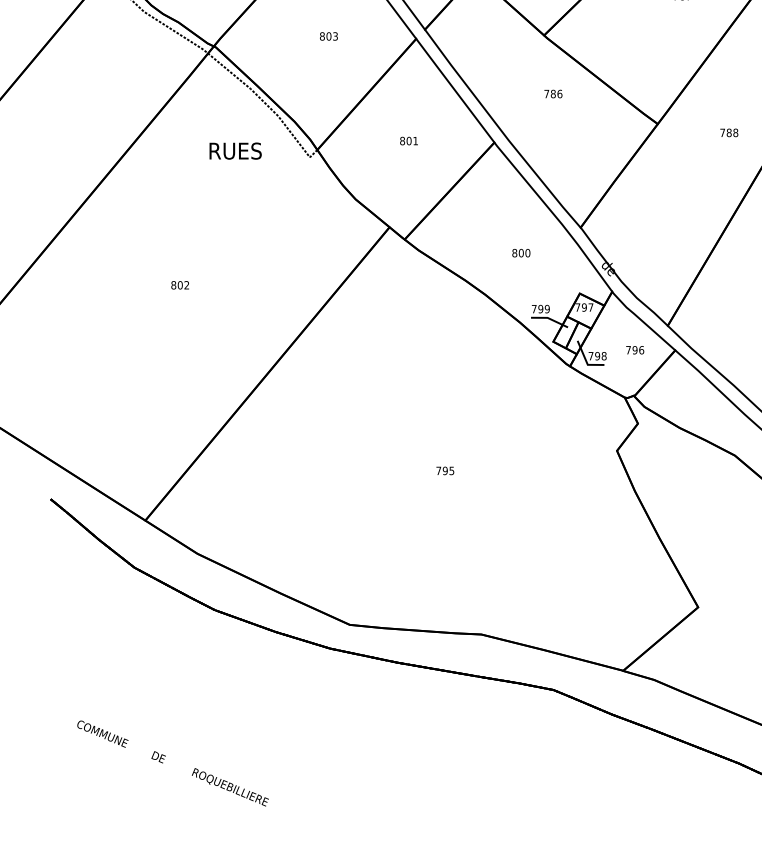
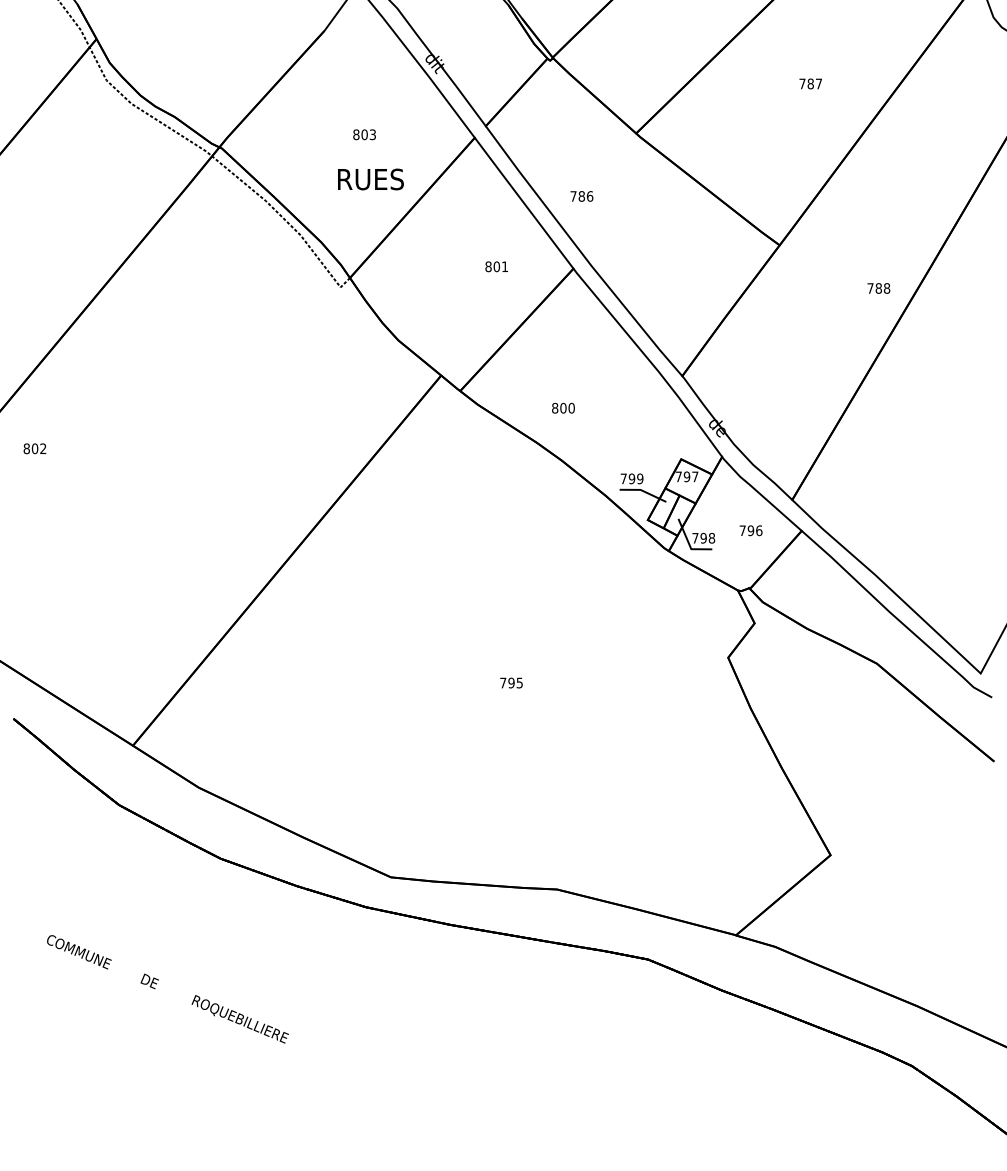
text: (553, 94) -> (581, 196), moved
text: (728, 132) -> (878, 288), moved
text: (408, 140) -> (496, 266), moved
text: (235, 151) -> (370, 179), moved
text: (521, 252) -> (563, 407), moved
text: (179, 285) -> (34, 448), moved
text: (172, 763) -> (167, 989), moved

